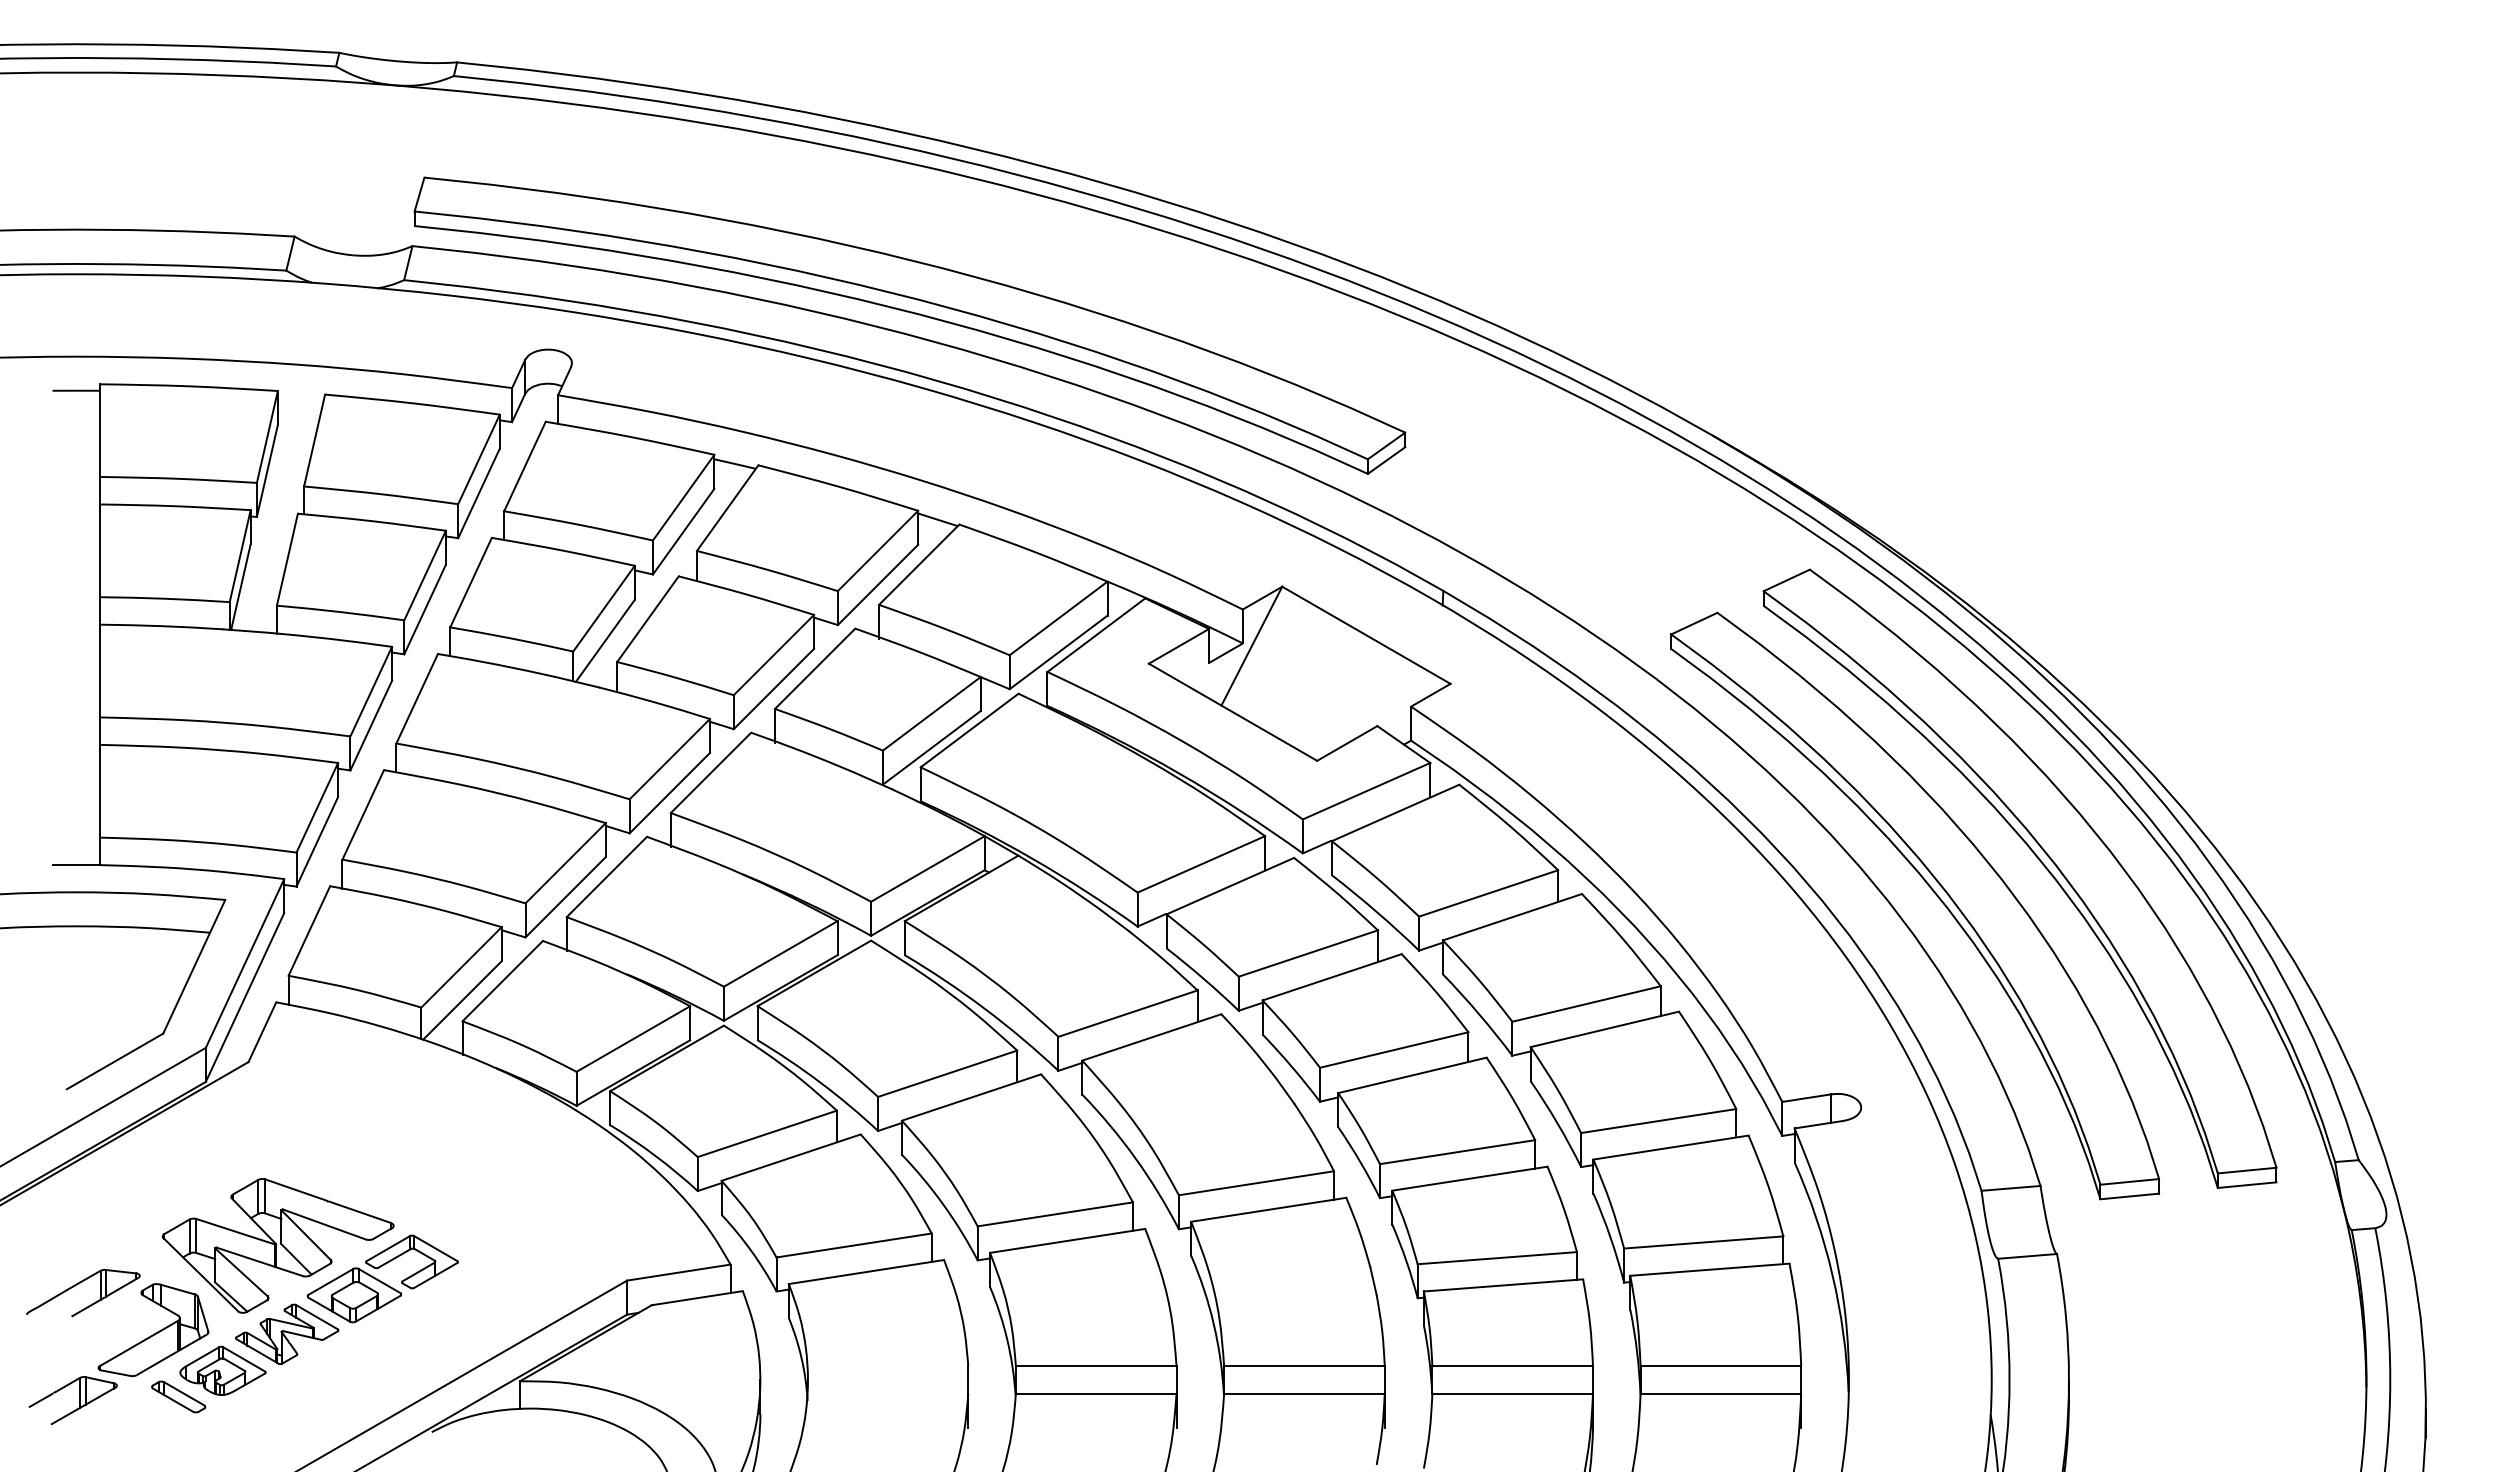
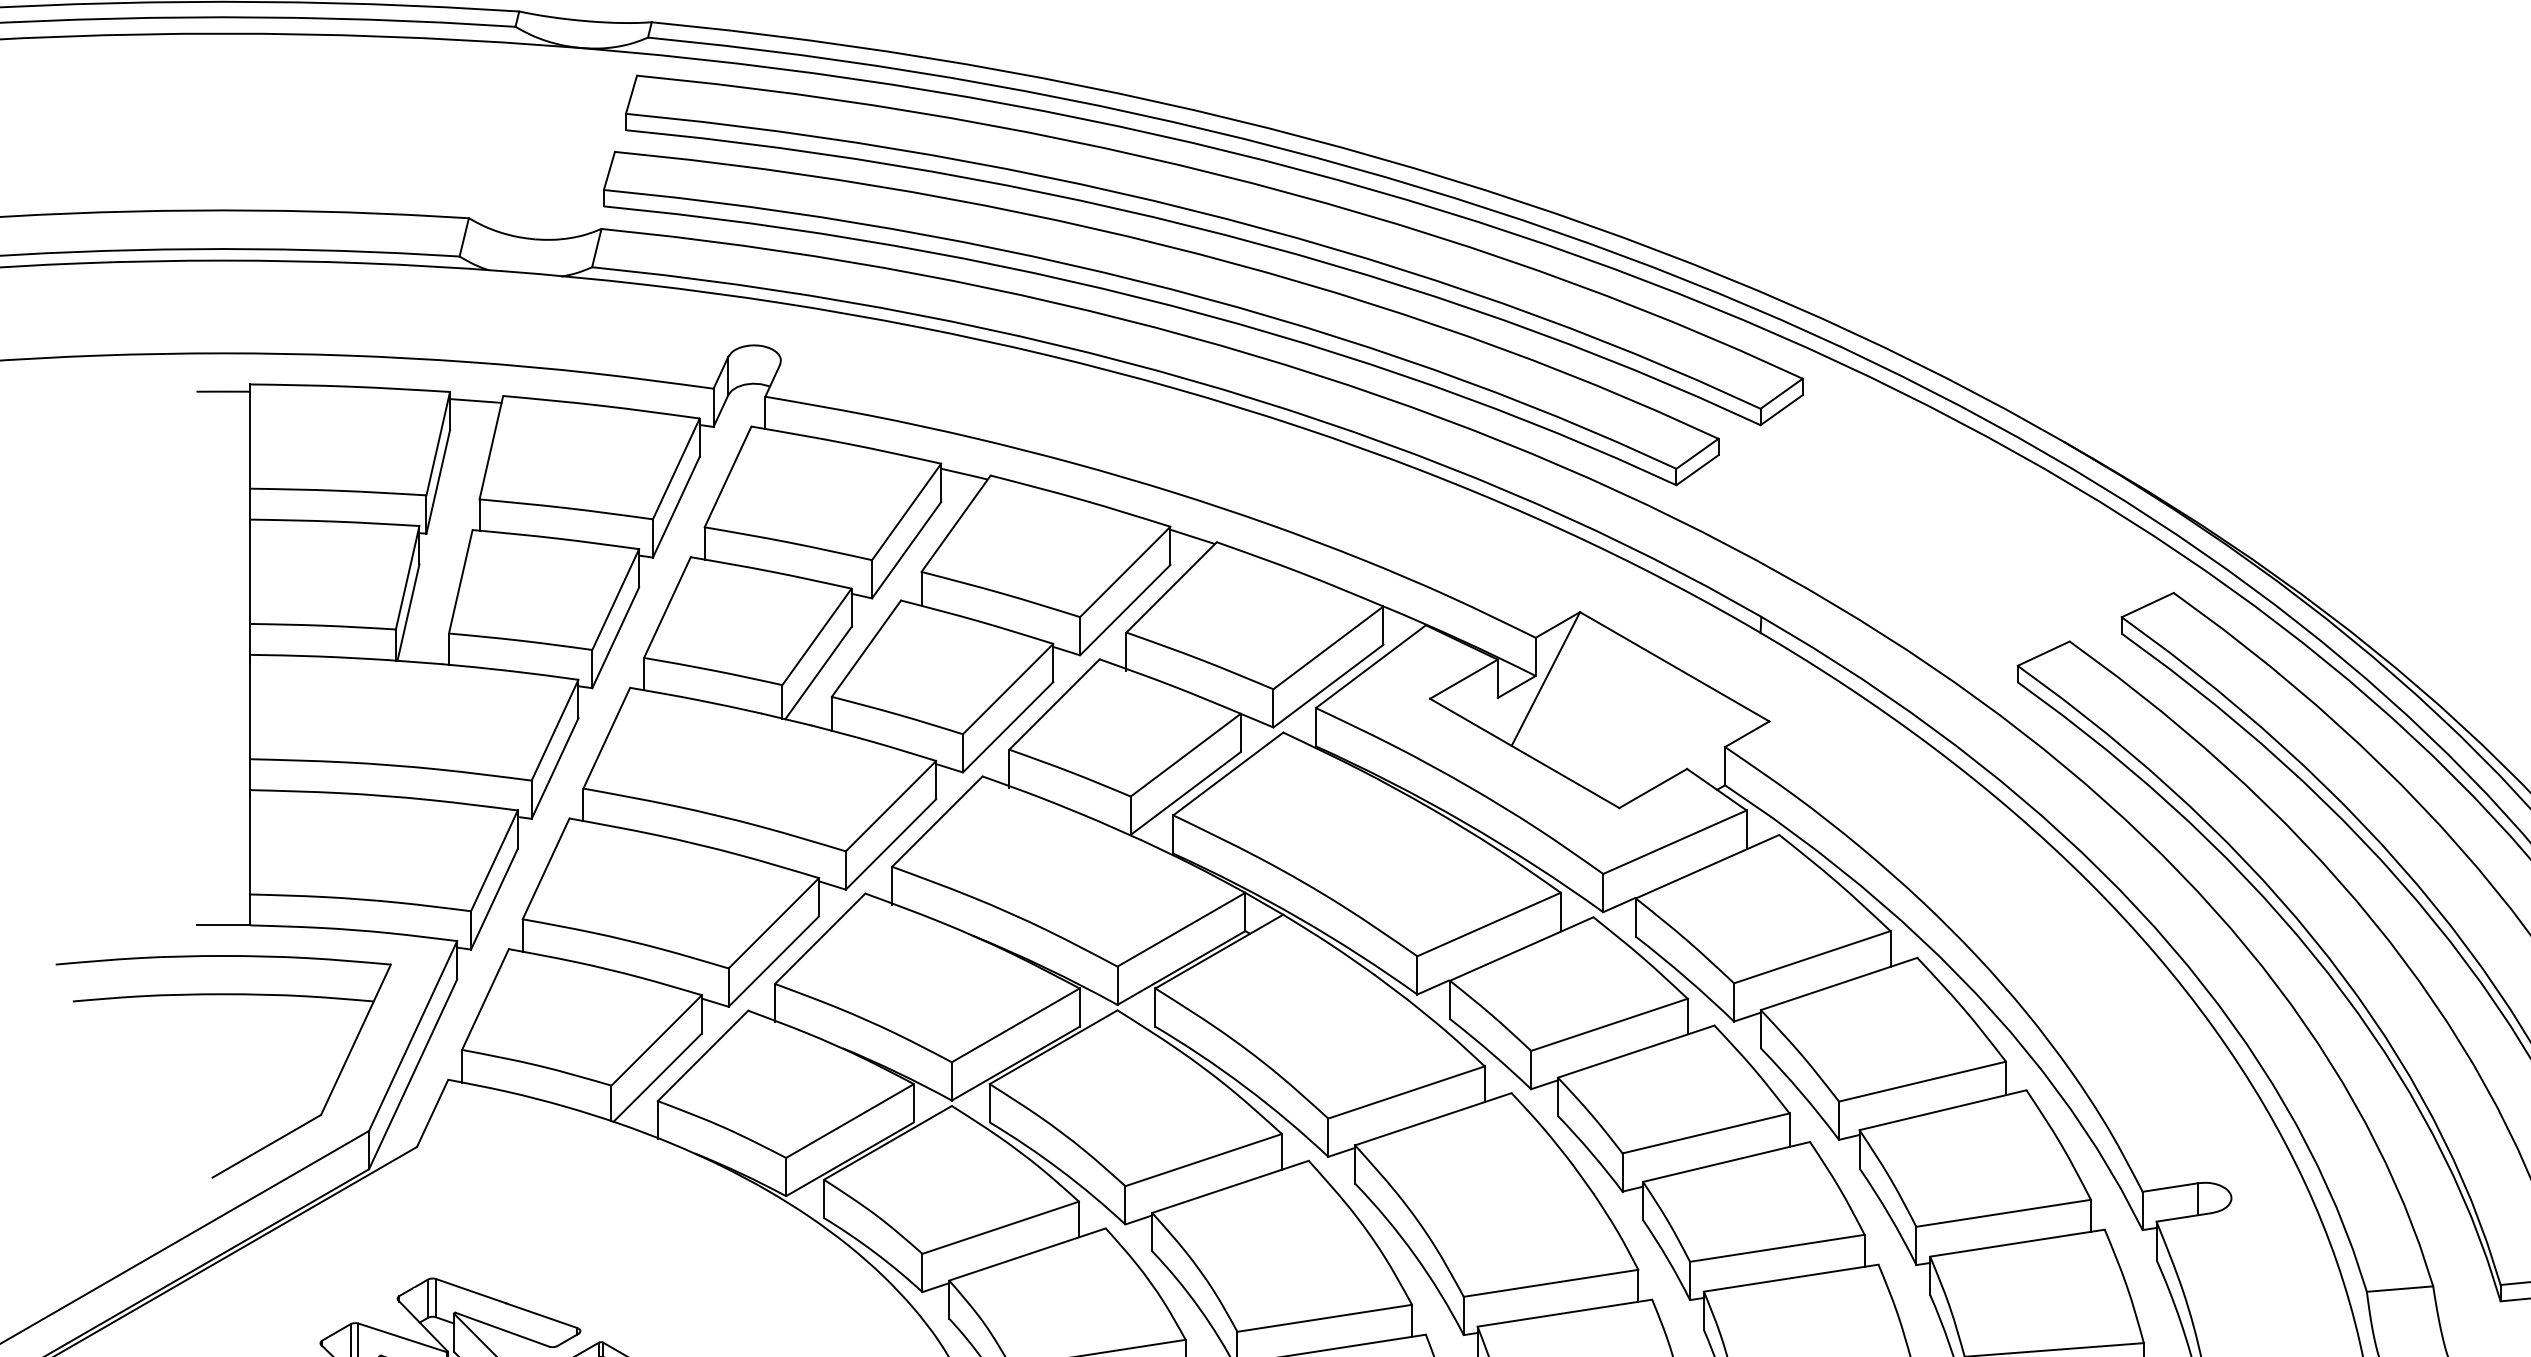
part: (961, 251) -> (1219, 235), added
line: (300, 398) -> (475, 400), added

